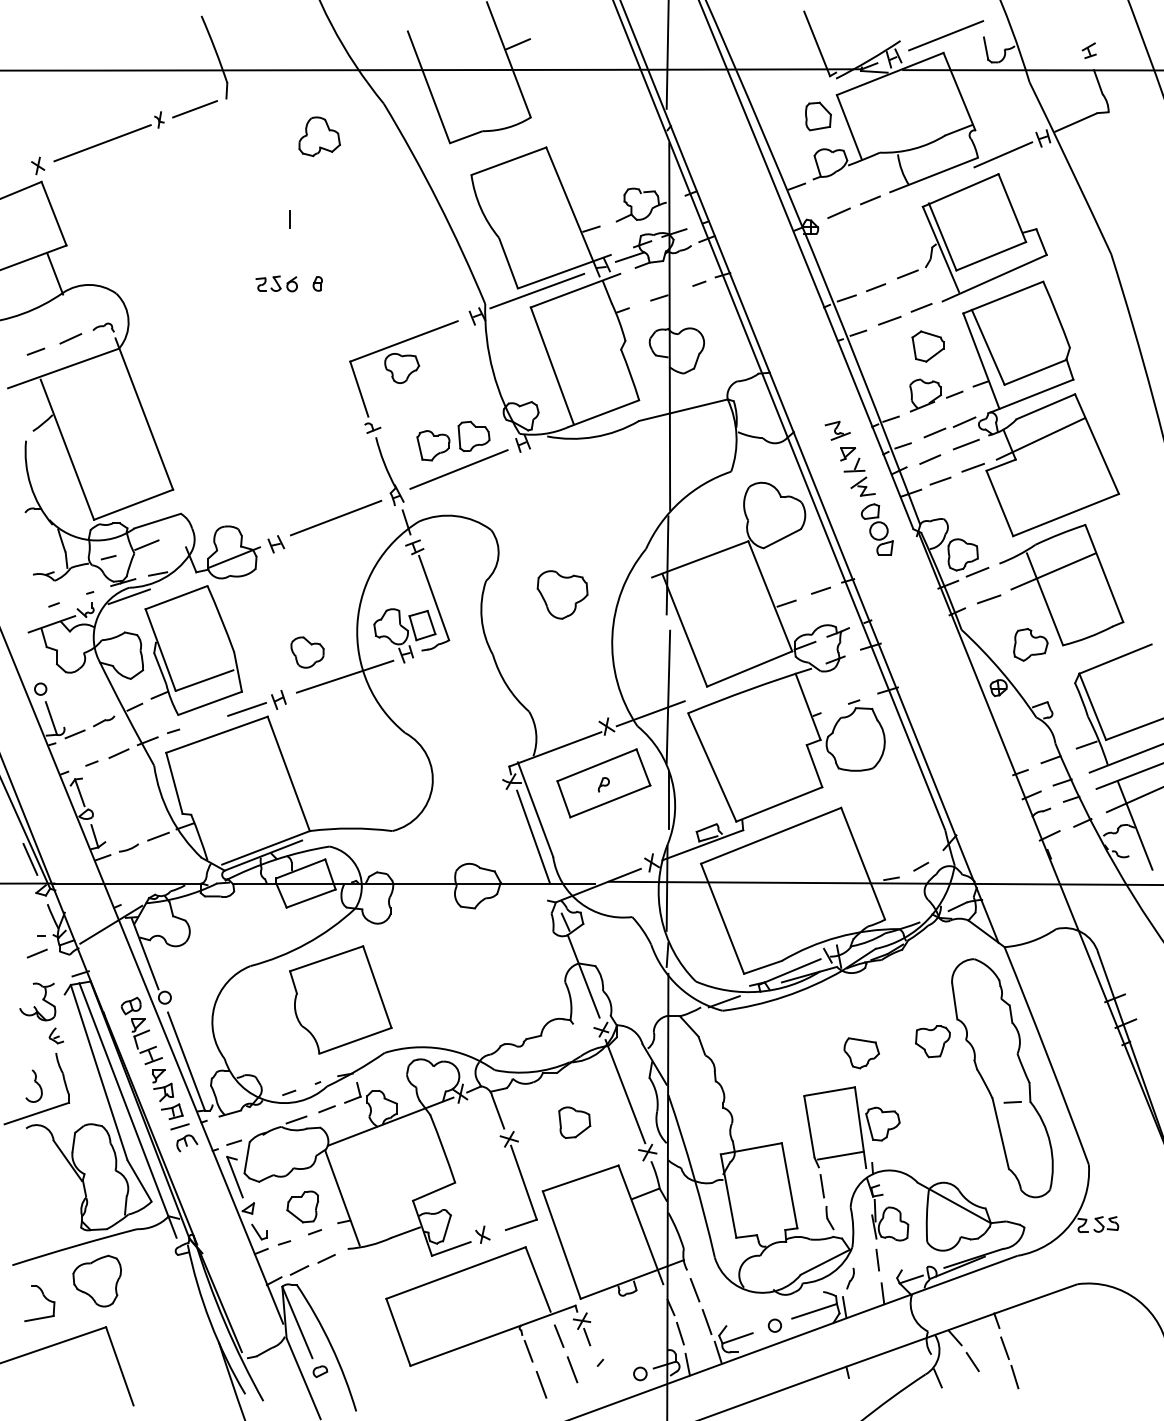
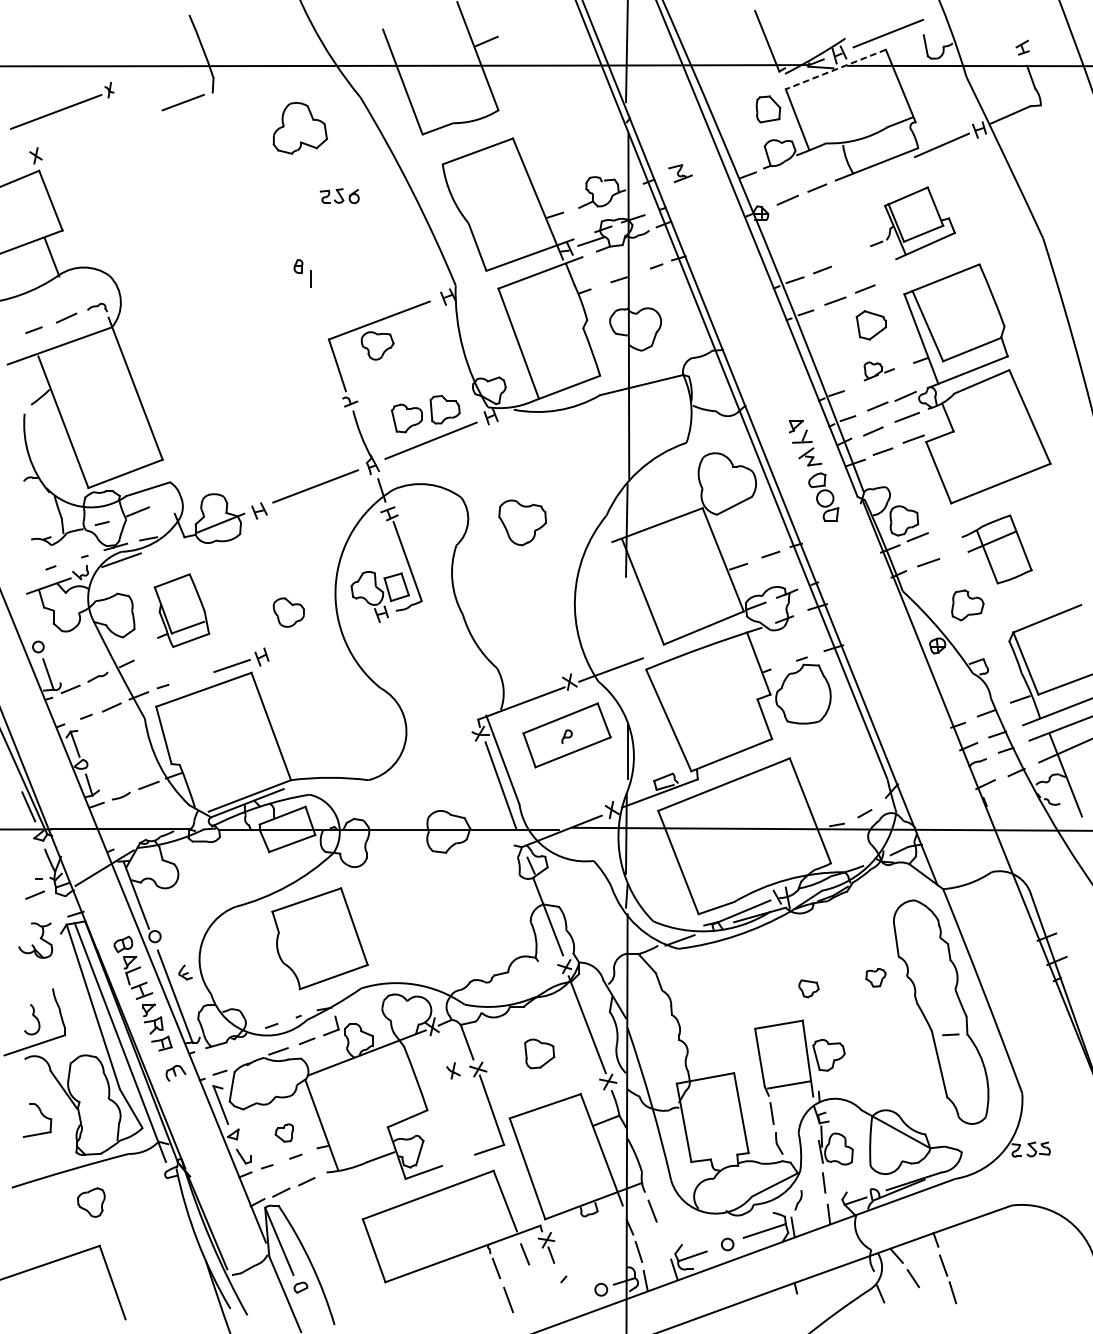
line: (889, 74) -> (835, 69), solid -> dashed
part: (108, 136) -> (61, 105), moved
part: (319, 136) -> (300, 128), size x1.4
line: (289, 219) -> (310, 278), moved
part: (972, 237) -> (913, 222), size x0.6
part: (276, 283) -> (339, 195), moved
line: (537, 290) -> (504, 272), removed
part: (936, 395) -> (879, 371), size x0.6
part: (837, 430) -> (680, 173), moved
line: (1040, 438) -> (976, 411), removed
part: (1061, 585) -> (996, 549), size x0.6
part: (562, 594) -> (522, 522), moved
part: (193, 650) -> (181, 610), size x0.6
line: (344, 676) -> (323, 635), removed
line: (668, 696) -> (627, 653), removed
part: (55, 1035) -> (184, 972), moved
part: (932, 1041) -> (875, 977), size x0.6
part: (861, 1053) -> (808, 988), size x0.6
line: (179, 1126) -> (168, 1057), removed
part: (302, 1206) -> (284, 1132), size x0.6
part: (482, 1234) -> (453, 1070), moved
part: (96, 1280) -> (90, 1202), size x0.6
part: (45, 1299) -> (42, 1116), moved
line: (706, 1322) -> (663, 1241), removed
line: (572, 1369) -> (537, 1285), removed

